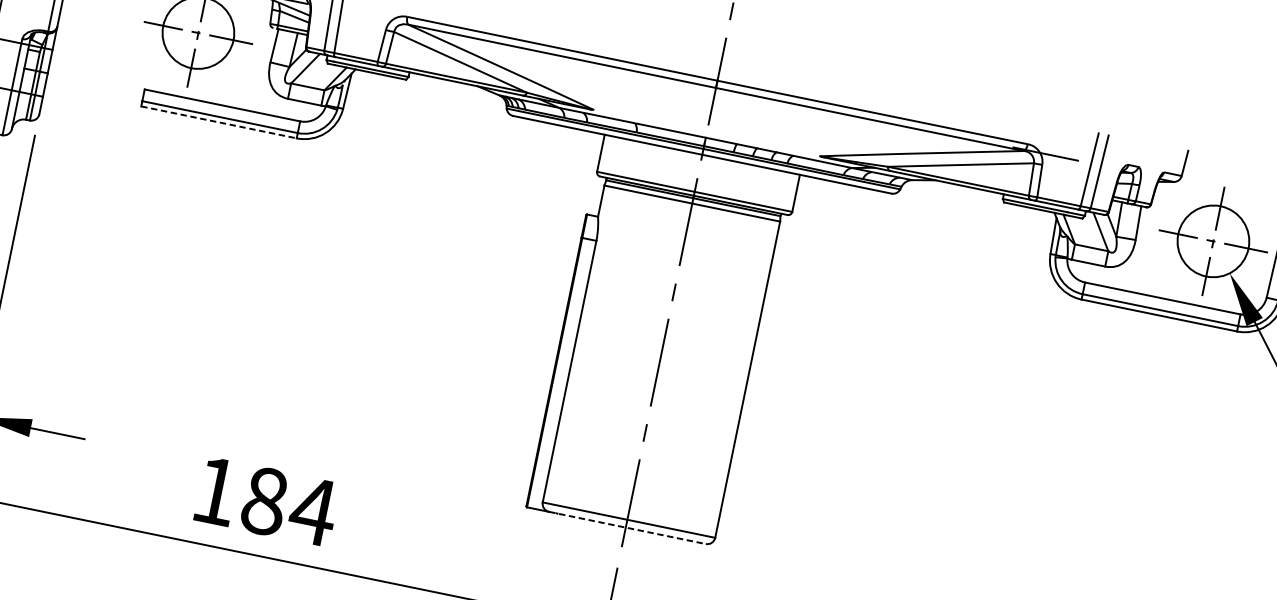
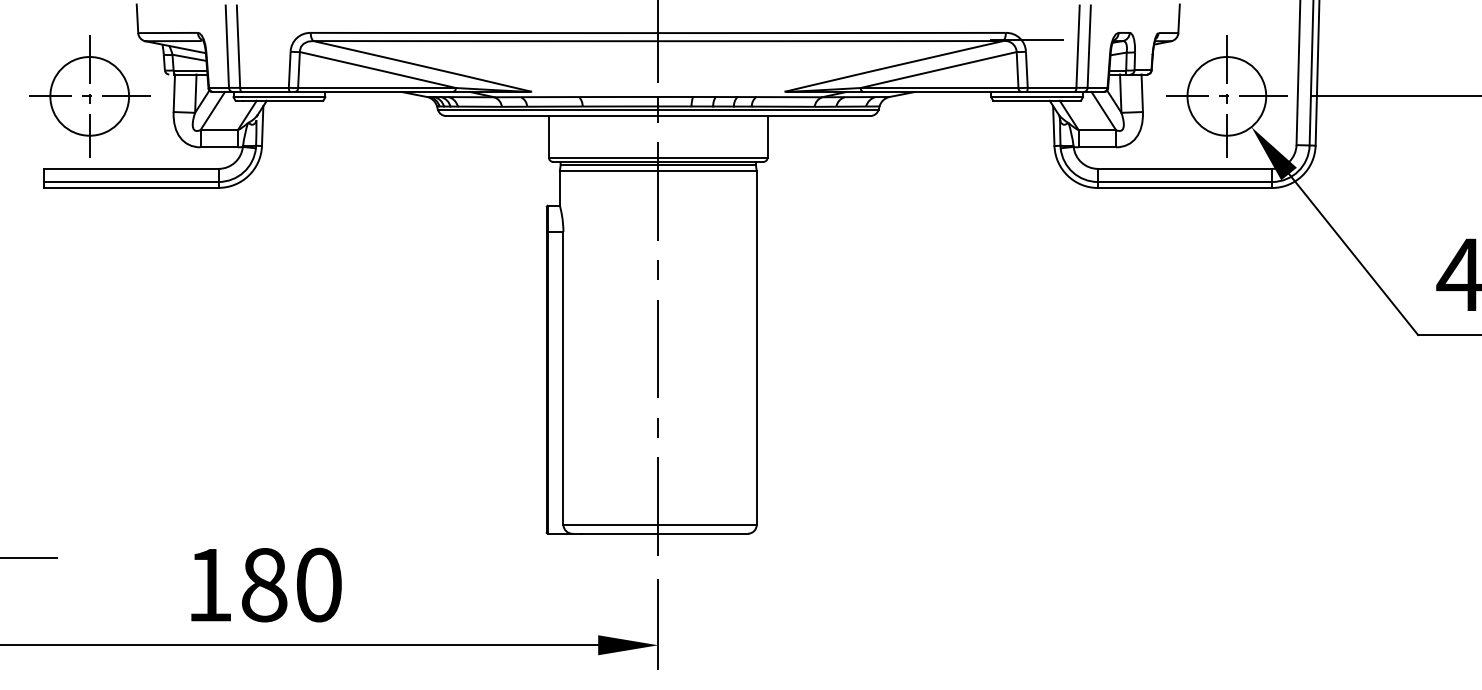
line: (219, 122) -> (132, 187), dashed -> solid
text: (313, 510) -> (318, 584), 184 -> 180
line: (627, 527) -> (660, 533), dashed -> solid

